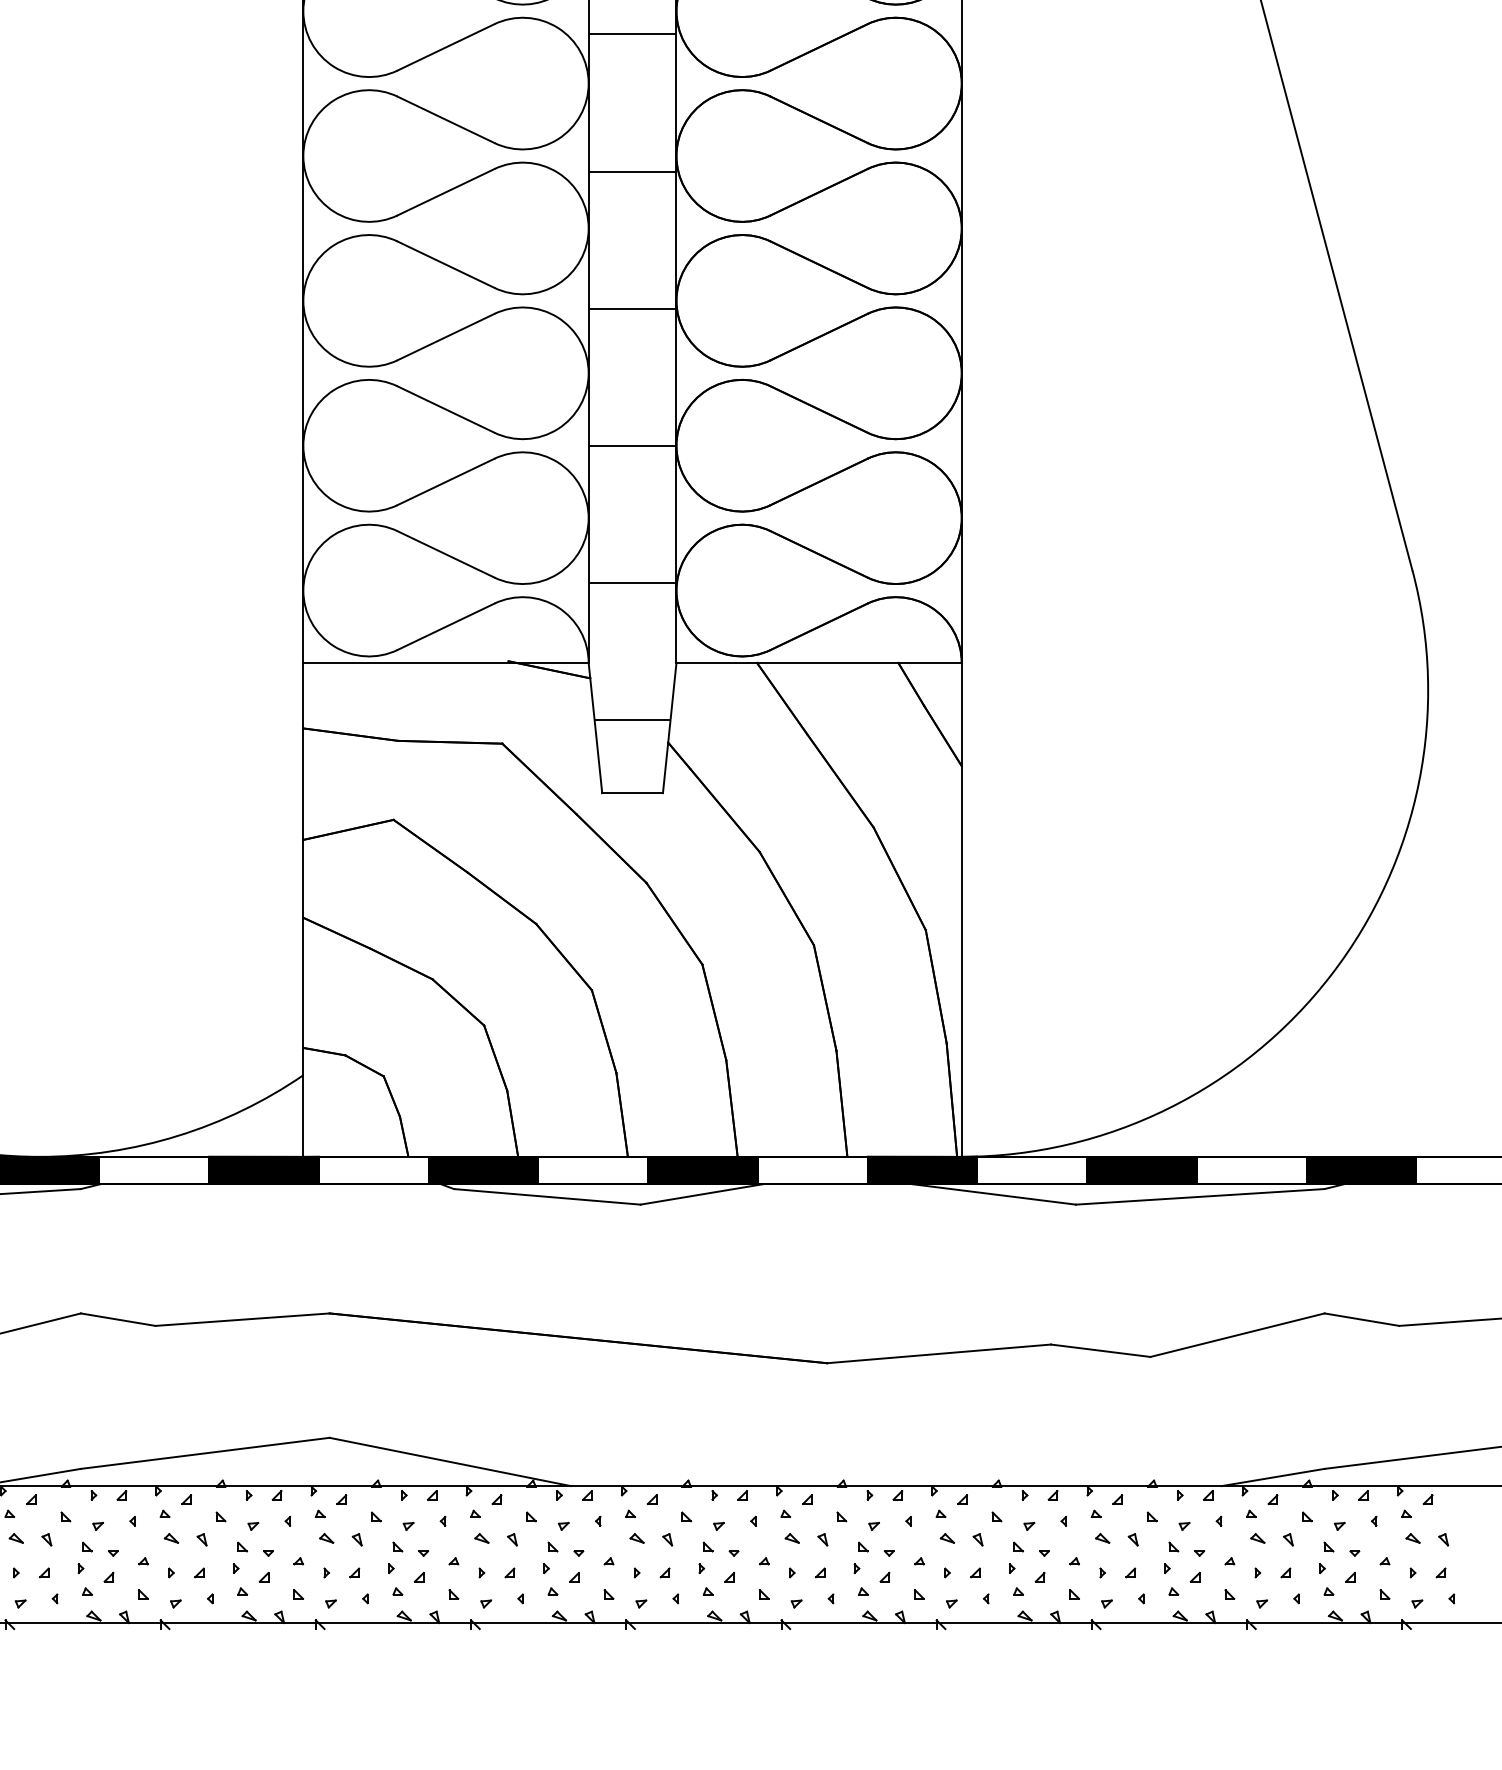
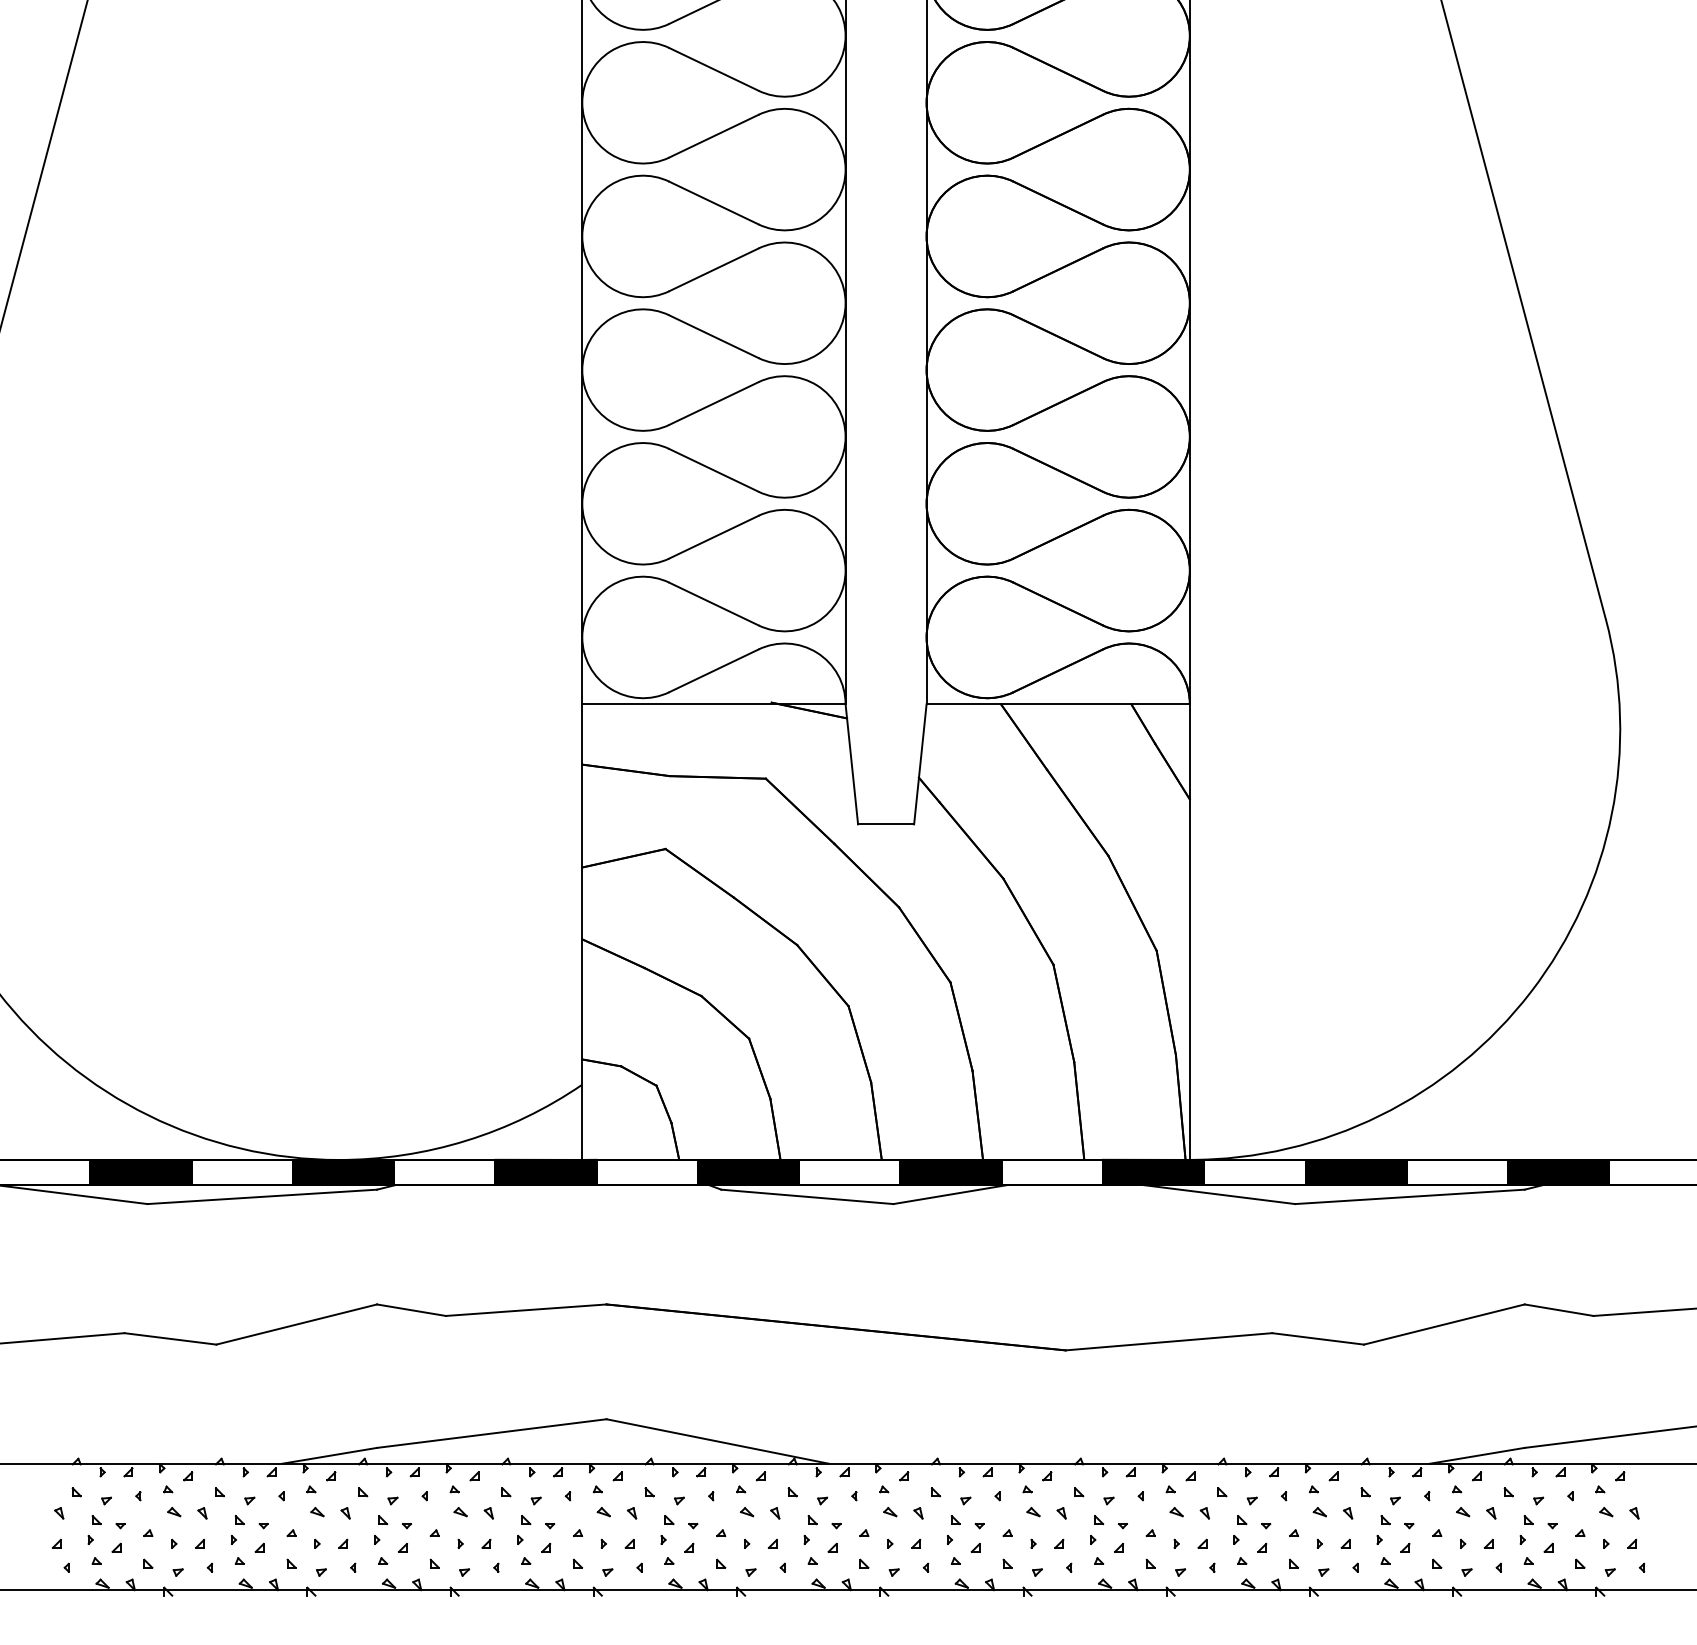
hatch: (631, 377) -> (885, 440), removed

